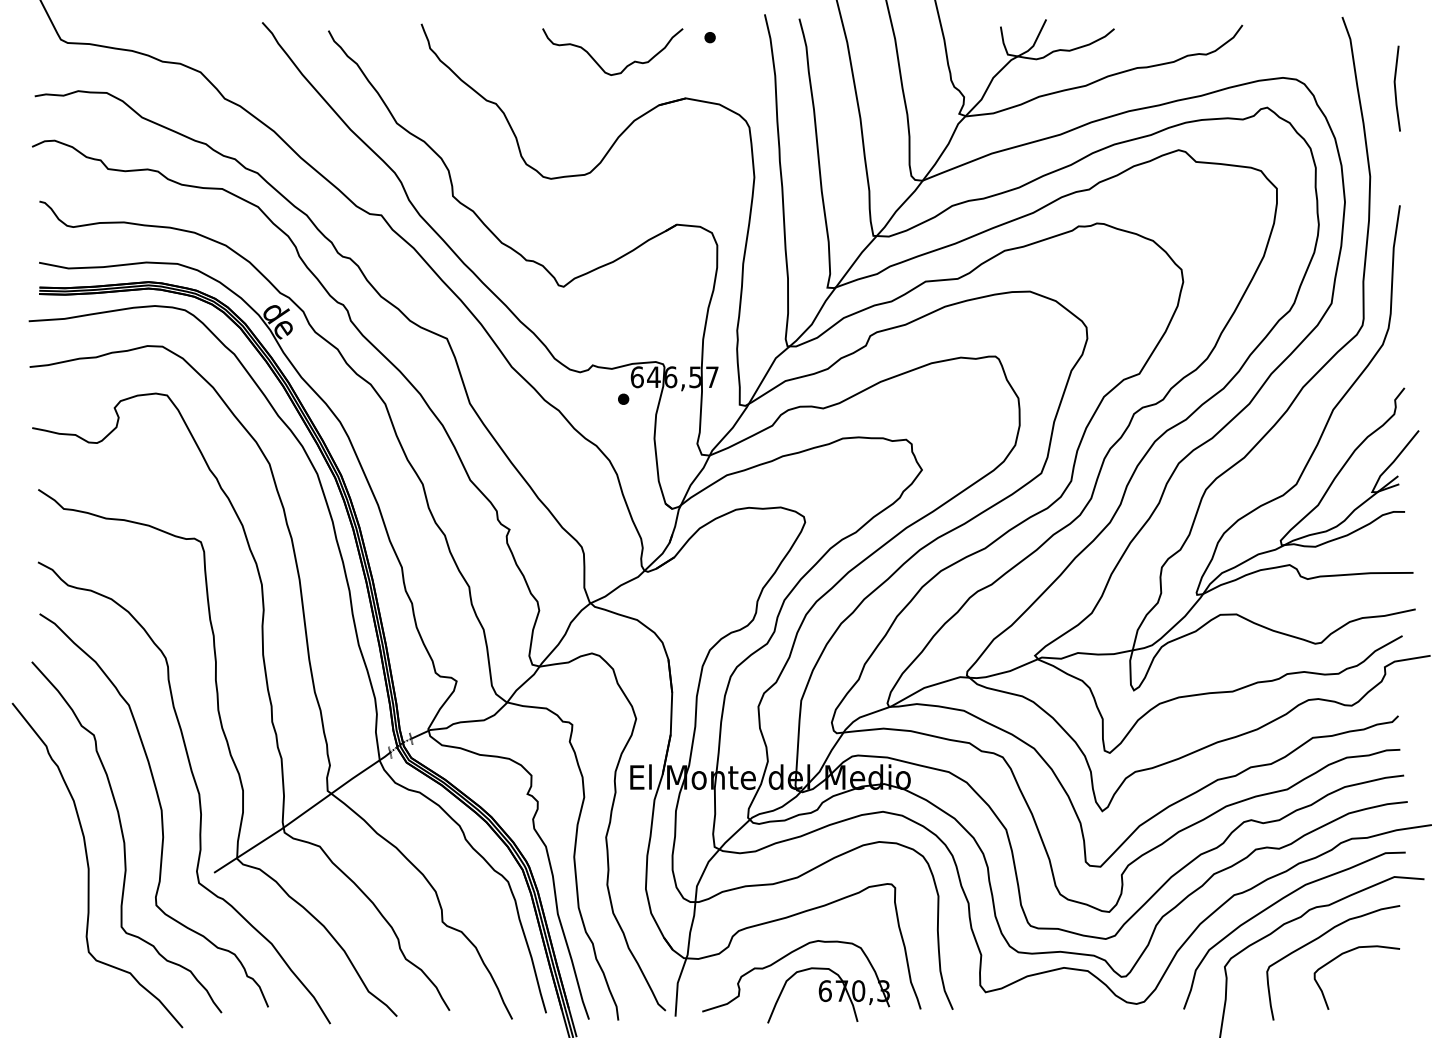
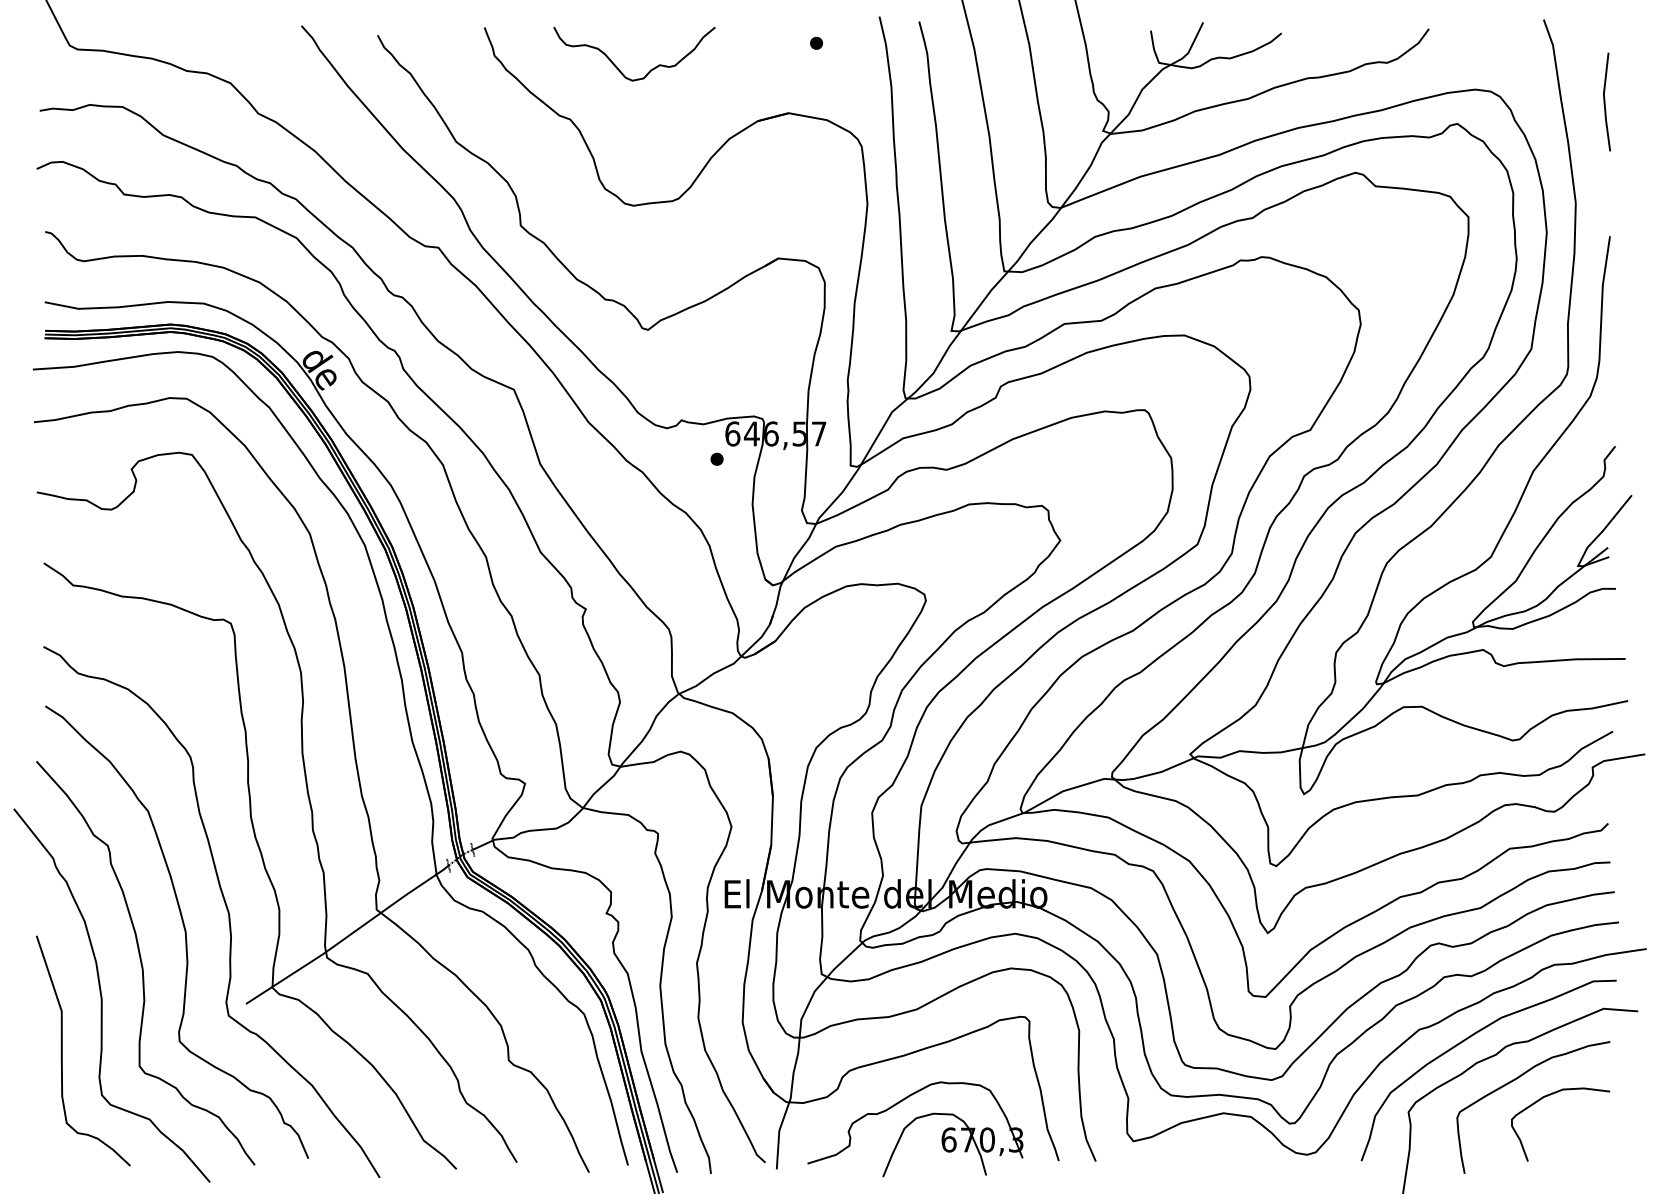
curve: (599, 64) -> (619, 68), moved
part: (54, 913) -> (62, 1050), added

